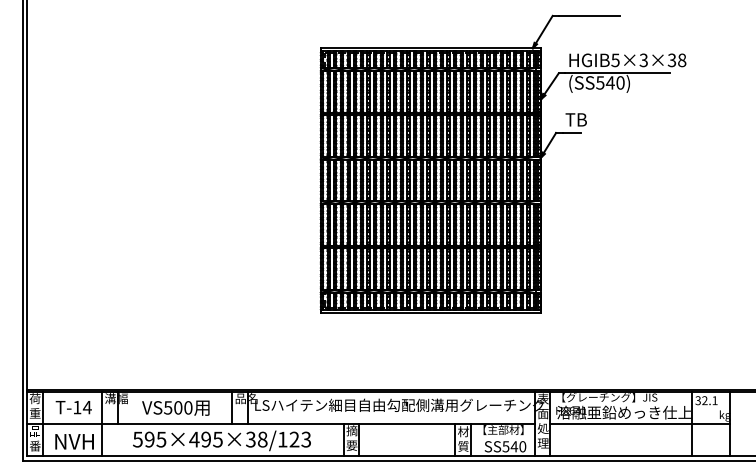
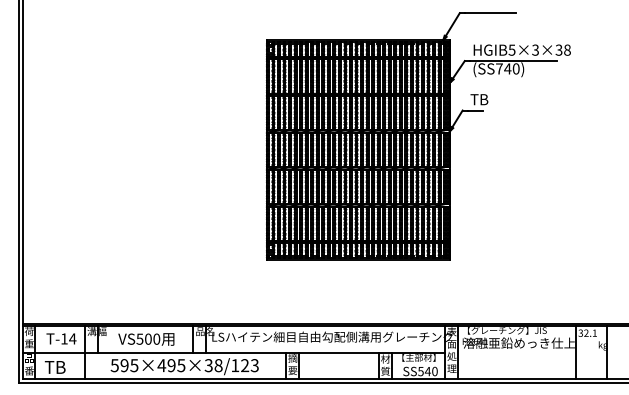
text: (600, 82) -> (499, 68), (SS540) -> (SS740)
line: (640, 423) -> (532, 352), removed
text: (73, 441) -> (61, 367), NVH -> TB

